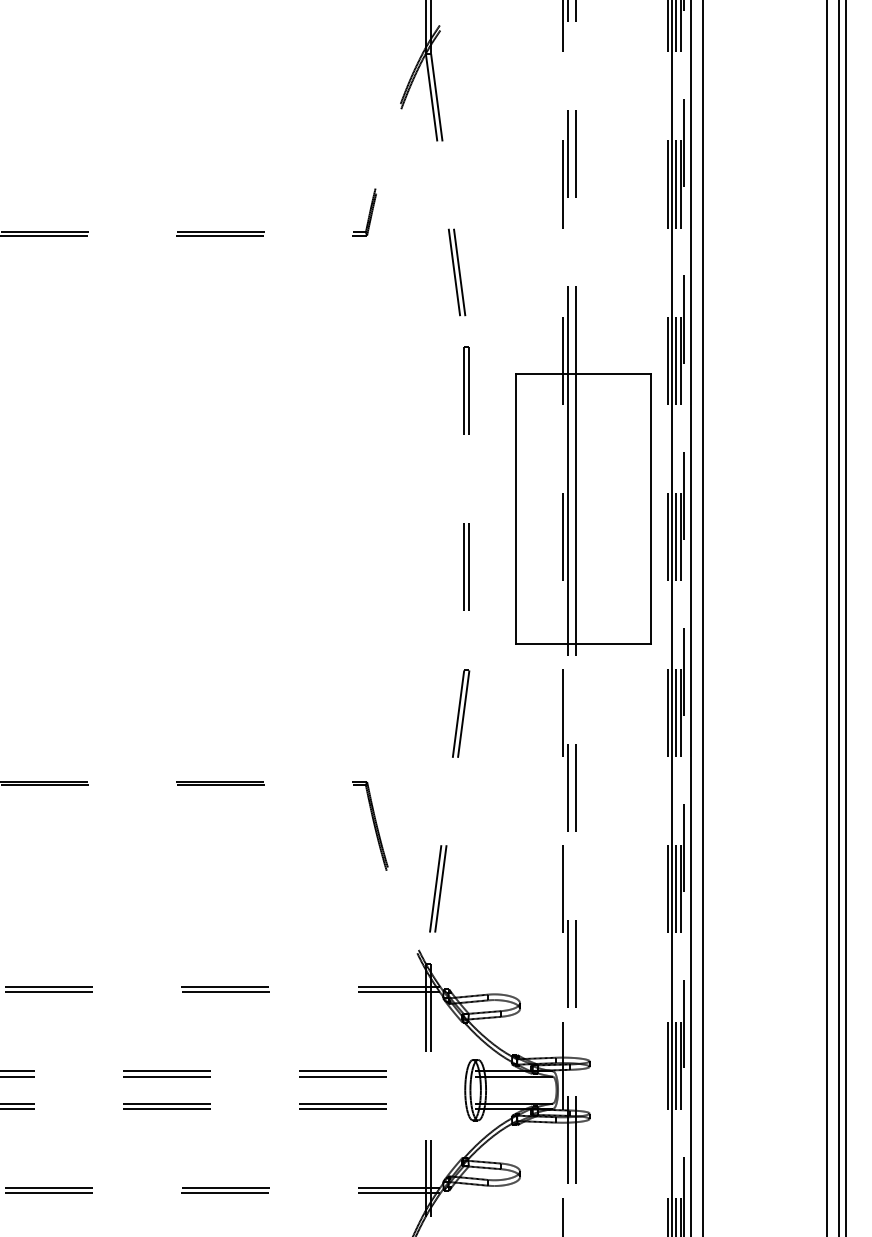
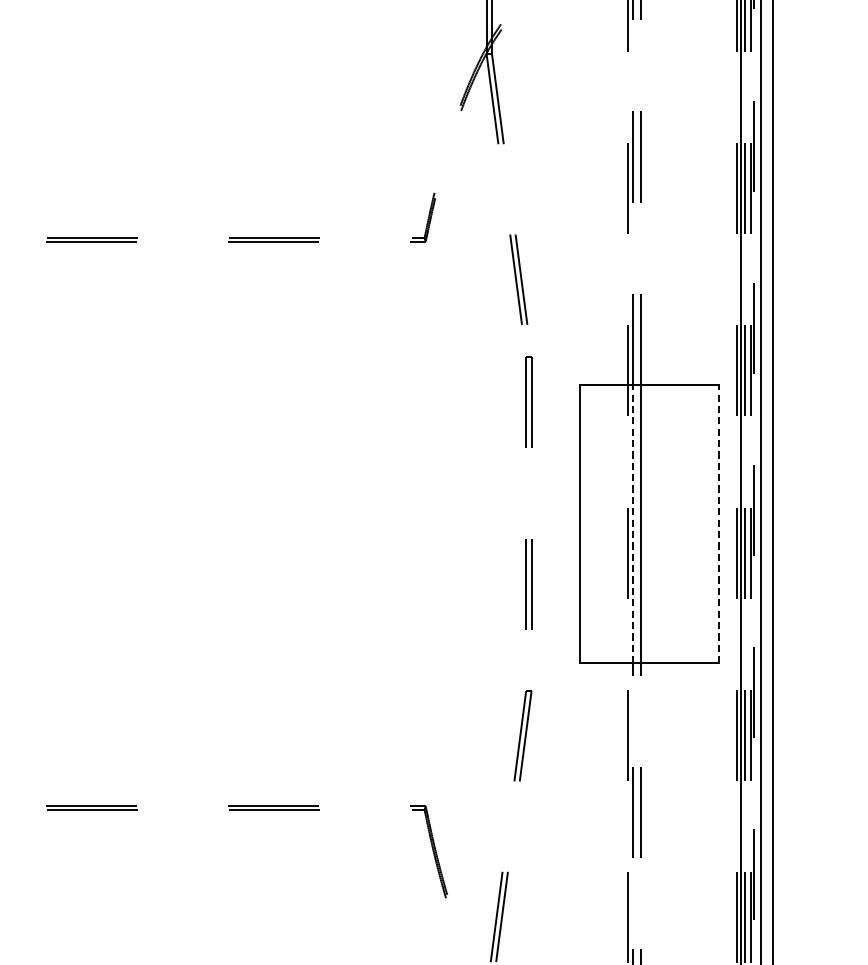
line: (567, 508) -> (632, 523), solid -> dashed
line: (650, 508) -> (718, 523), solid -> dashed

